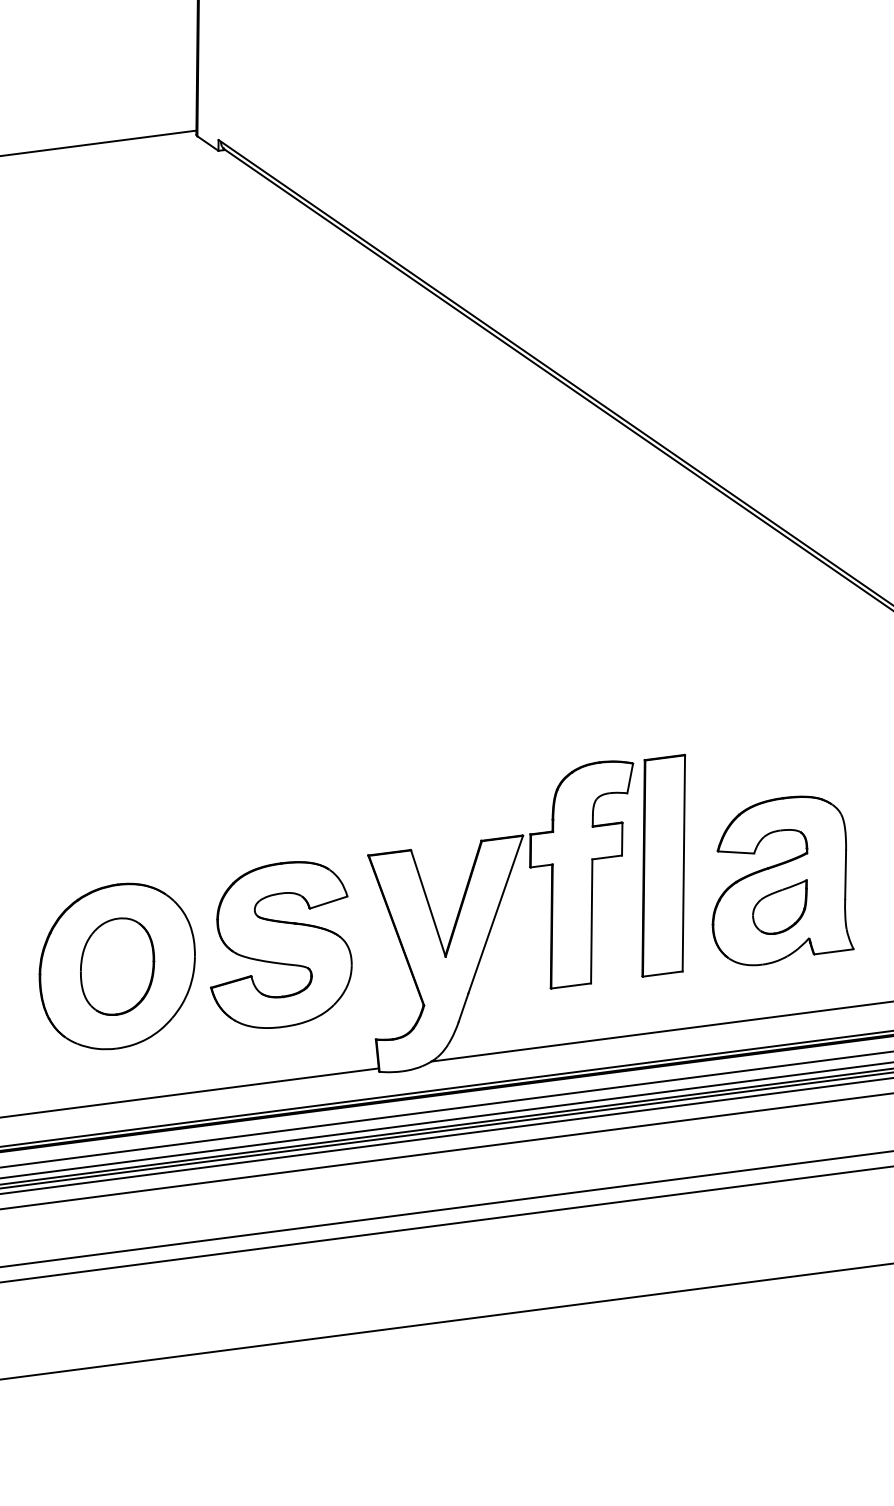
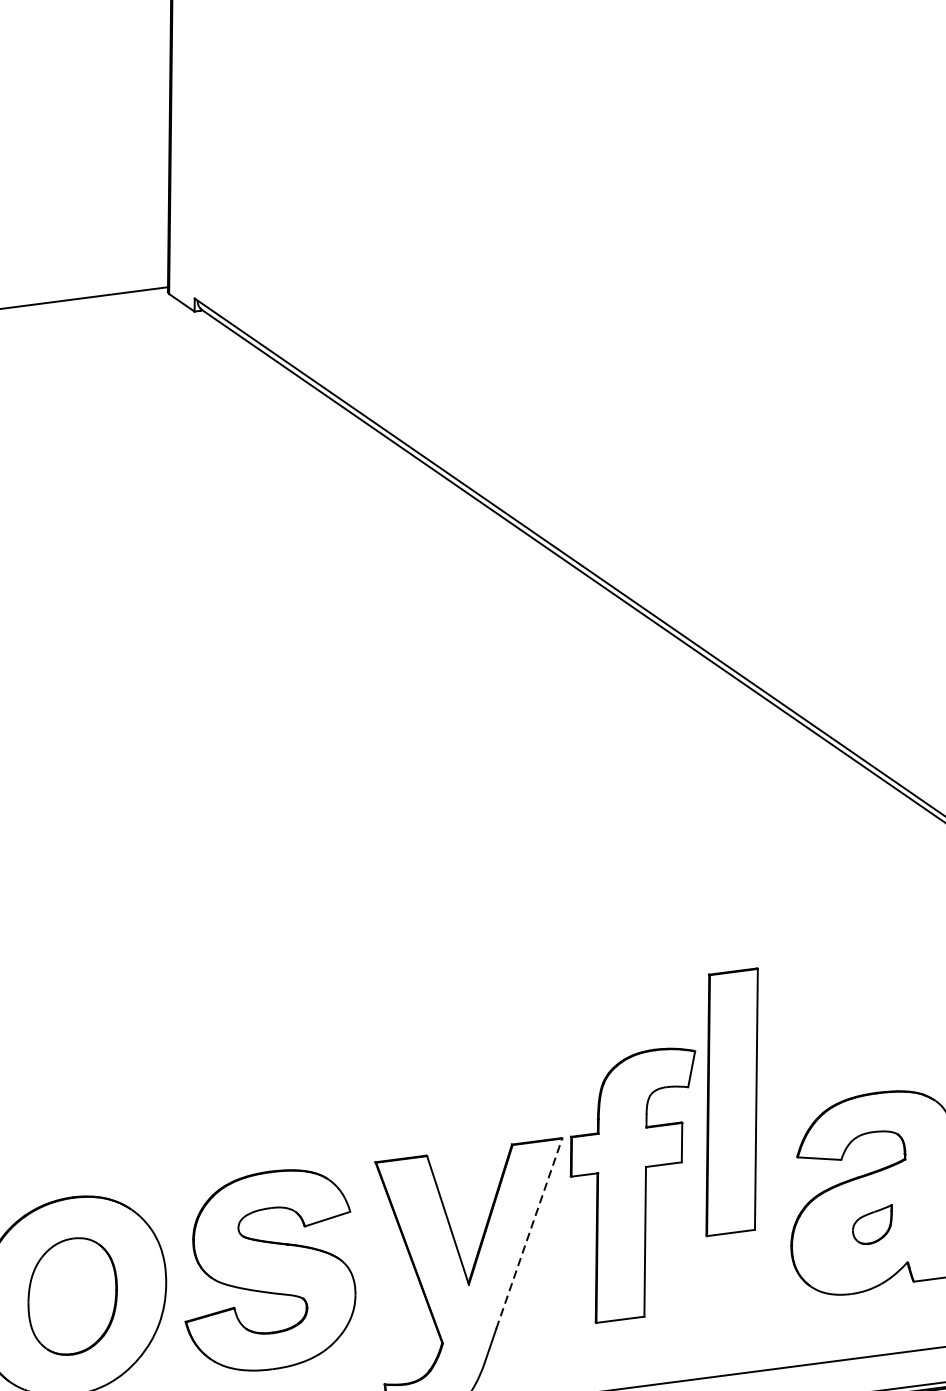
part: (663, 865) -> (731, 1101), moved
part: (779, 906) -> (871, 1223), size x0.6
line: (495, 914) -> (529, 1233), solid -> dashed

